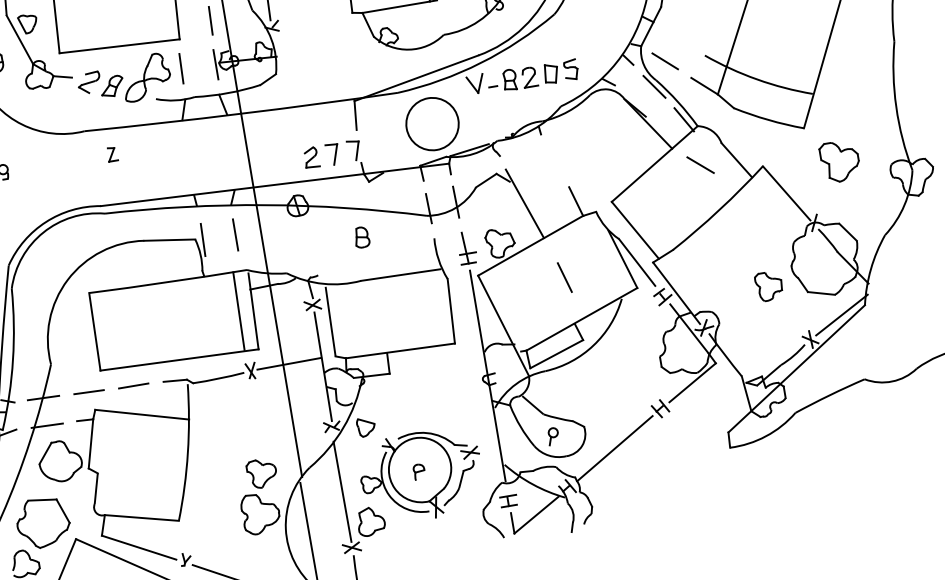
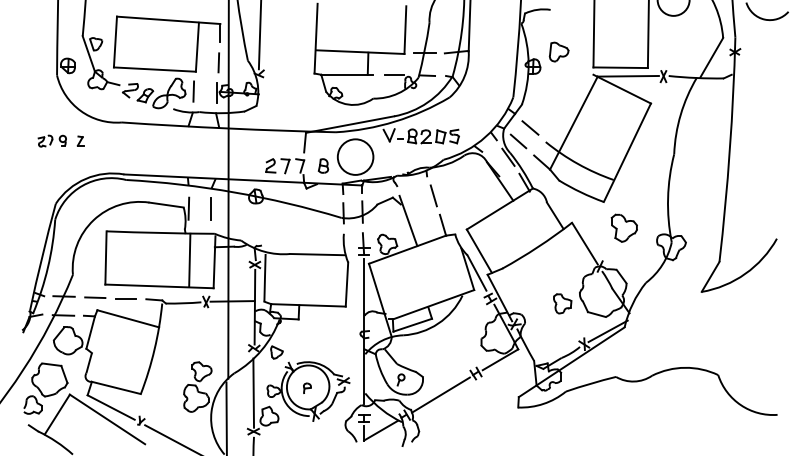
part: (111, 153) -> (80, 140), moved
line: (700, 164) -> (530, 127), moved
part: (361, 236) -> (323, 165), moved
line: (564, 277) -> (433, 195), moved
line: (238, 311) -> (189, 260), moved

